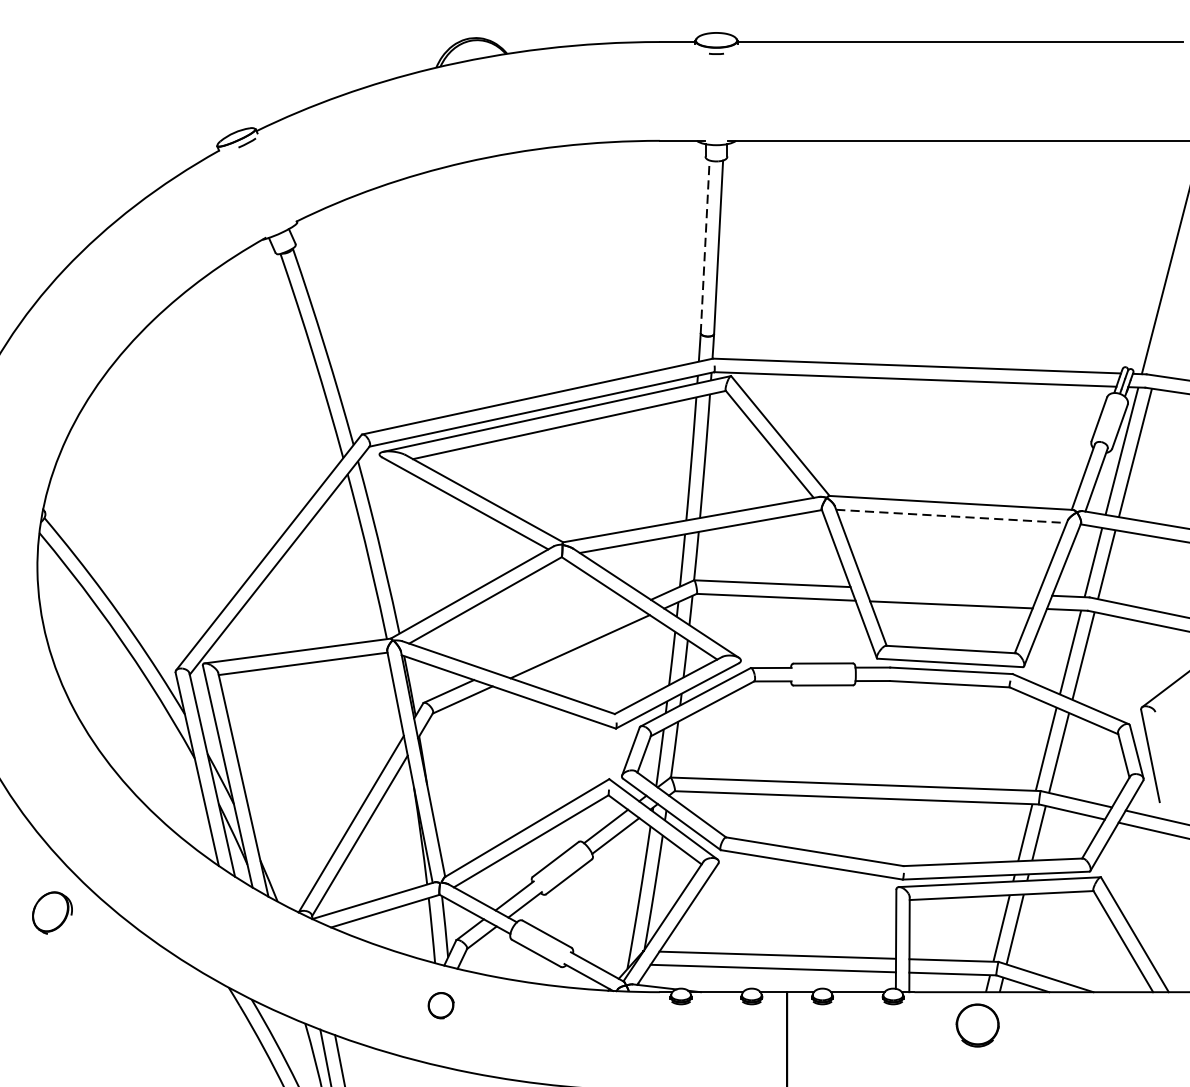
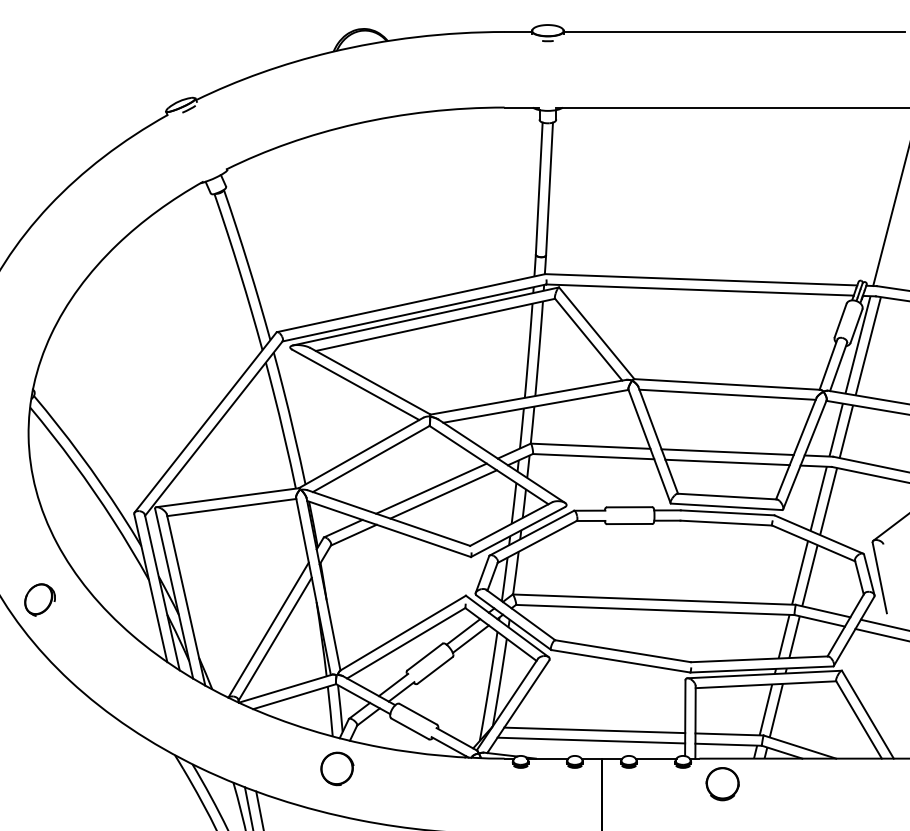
line: (705, 246) -> (539, 188), dashed -> solid
line: (952, 516) -> (728, 394), dashed -> solid
line: (951, 591) -> (727, 452), added
line: (564, 638) -> (431, 488), added
part: (51, 912) -> (39, 599), moved
part: (441, 1005) -> (337, 768), size x1.67
part: (977, 1026) -> (722, 784), moved

